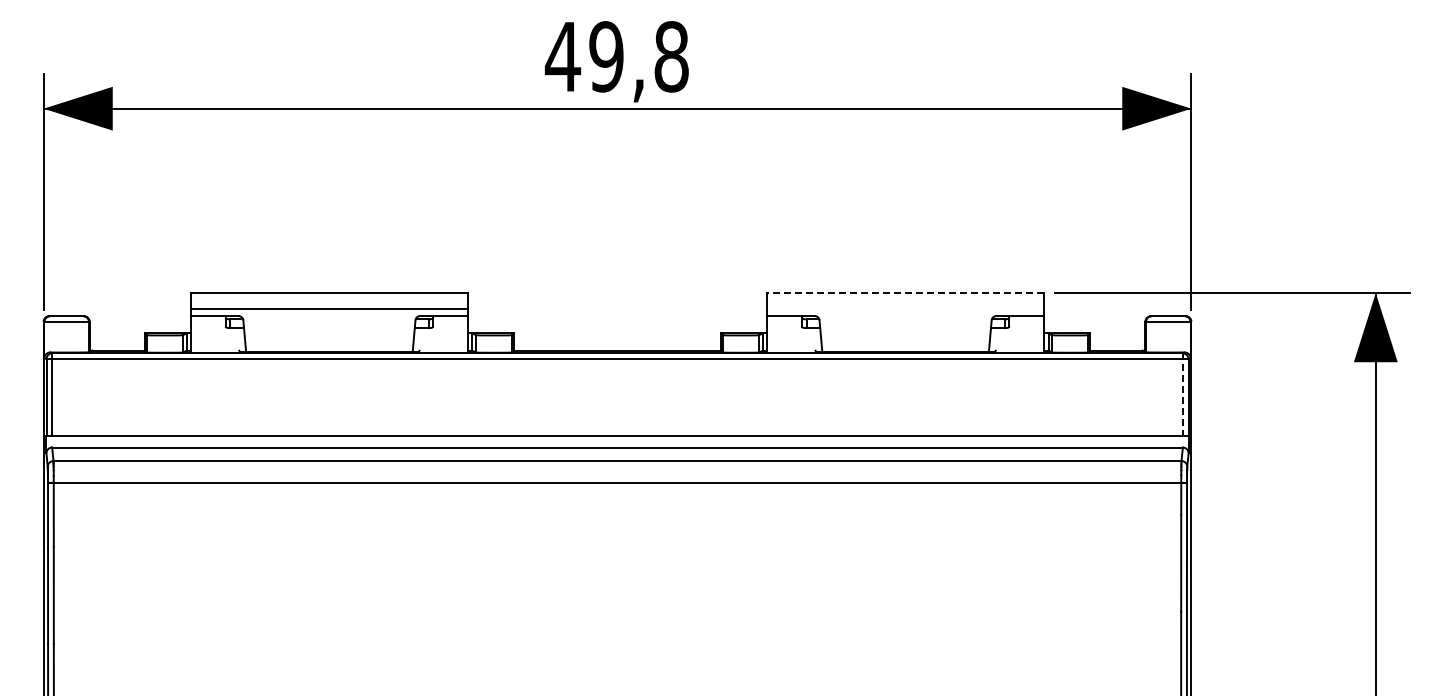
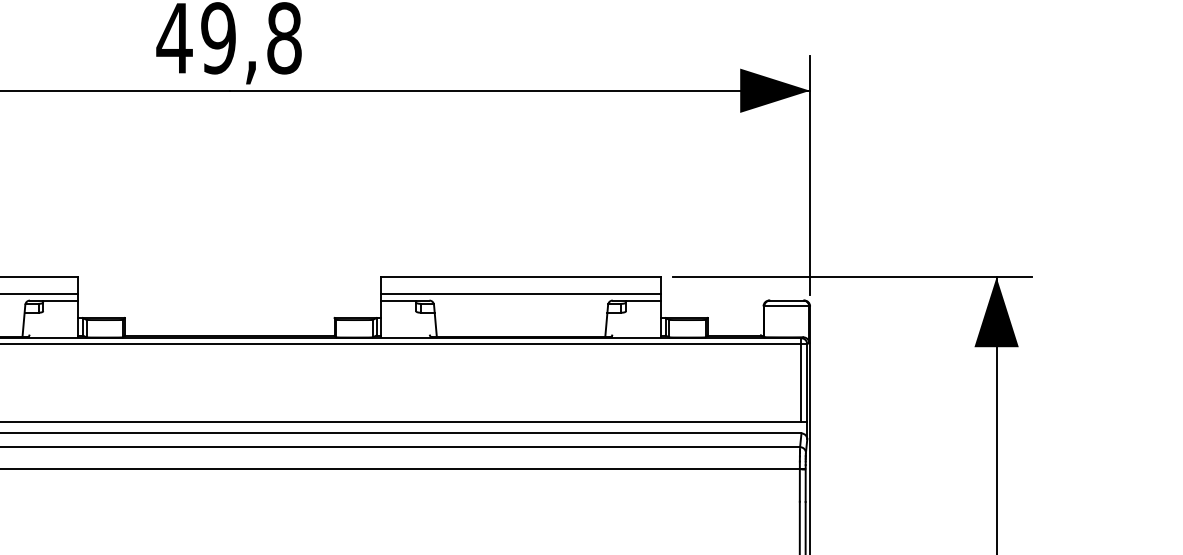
line: (905, 293) -> (520, 277), dashed -> solid
line: (905, 309) -> (520, 293), added
line: (1182, 395) -> (801, 380), dashed -> solid

